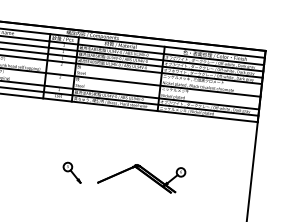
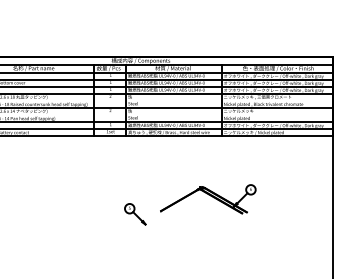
part: (142, 176) -> (208, 199), moved

